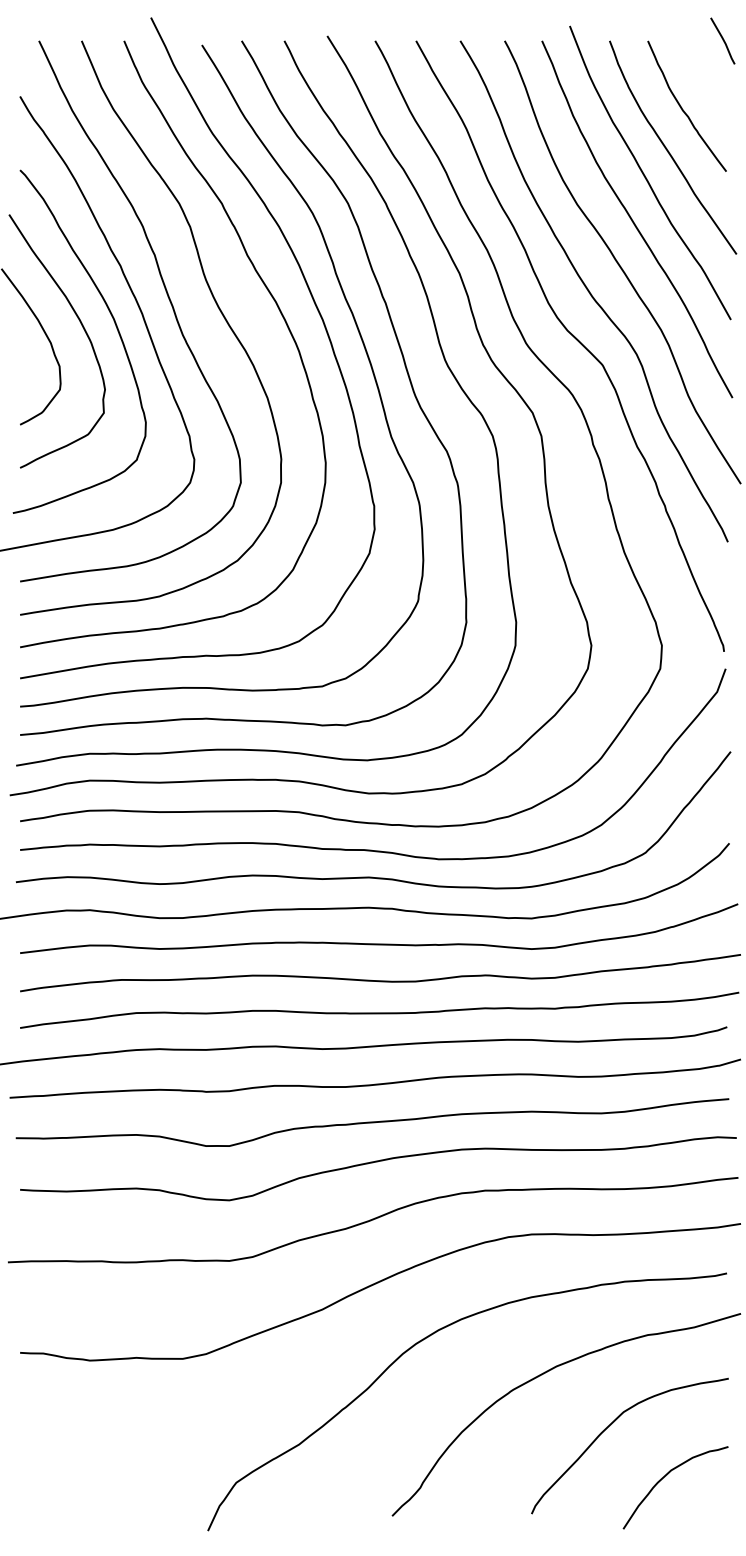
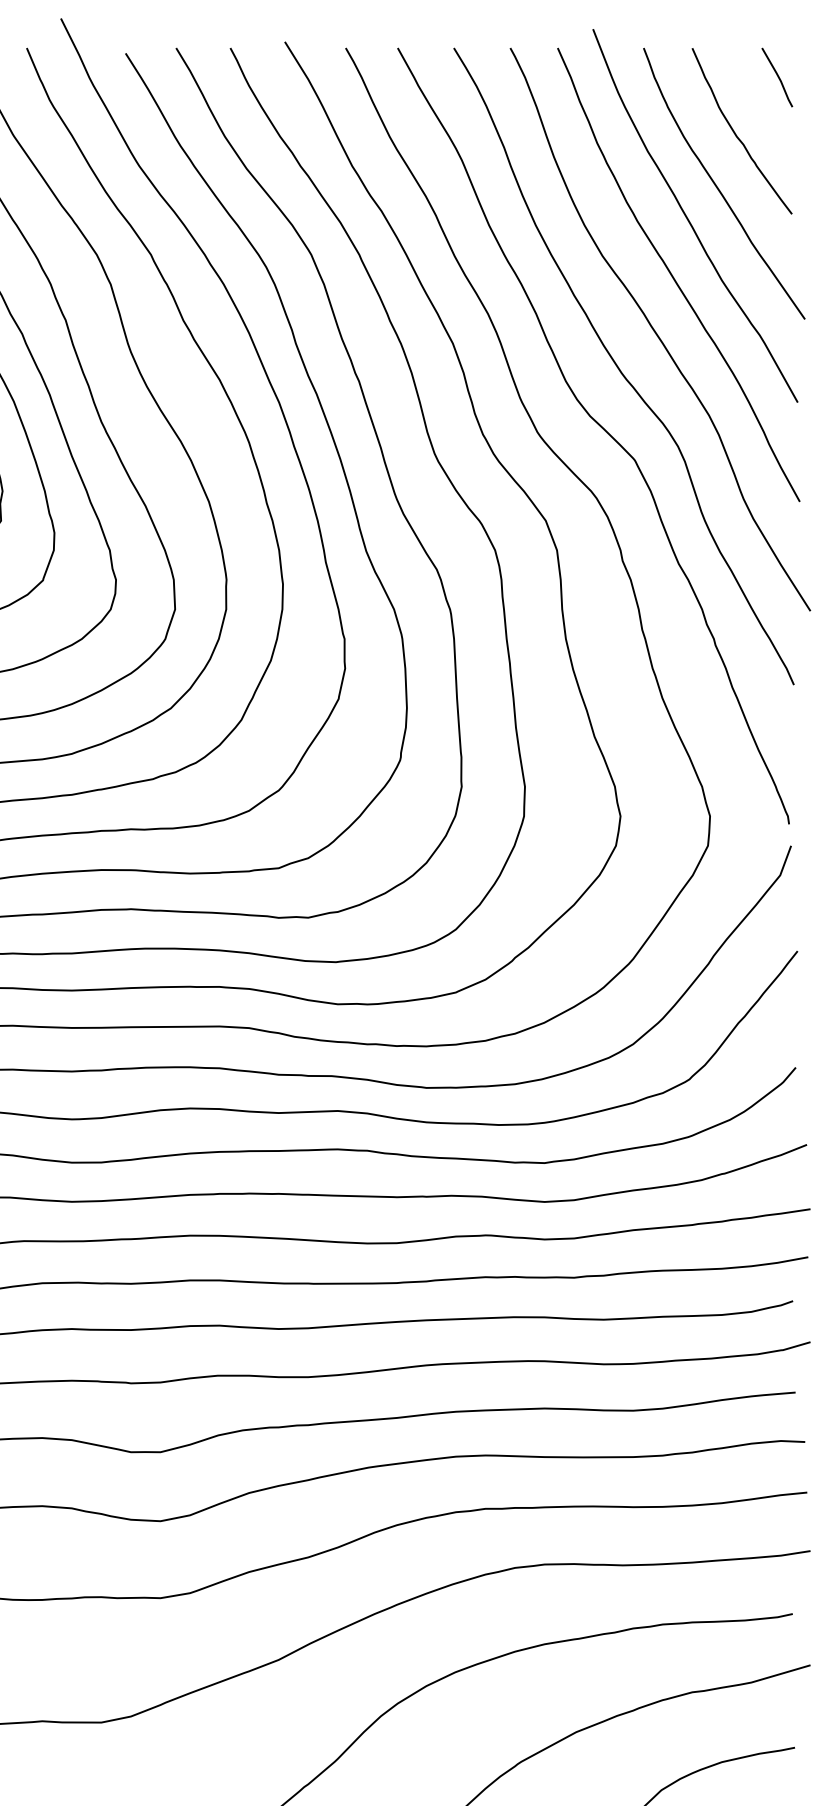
line: (722, 40) -> (776, 76), moved

